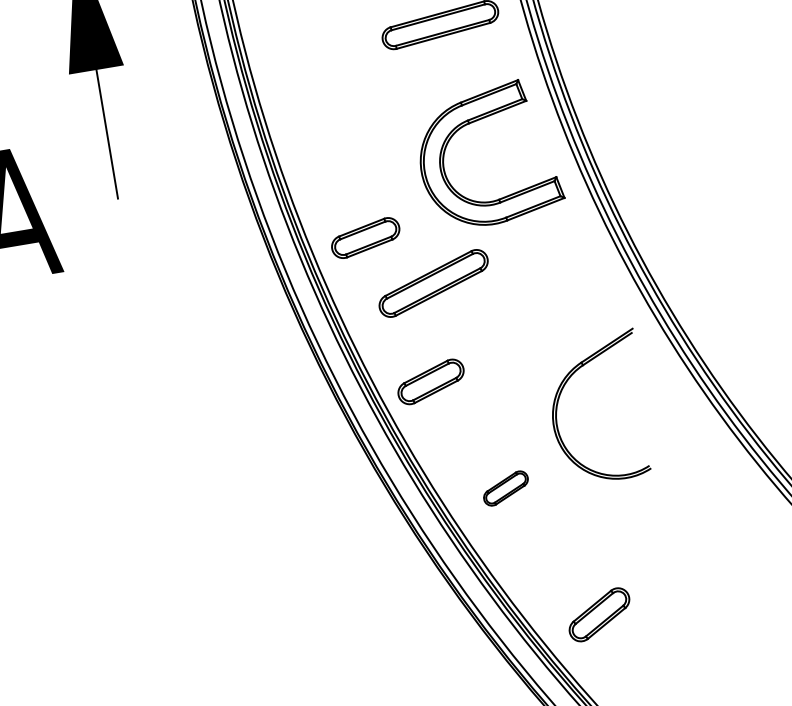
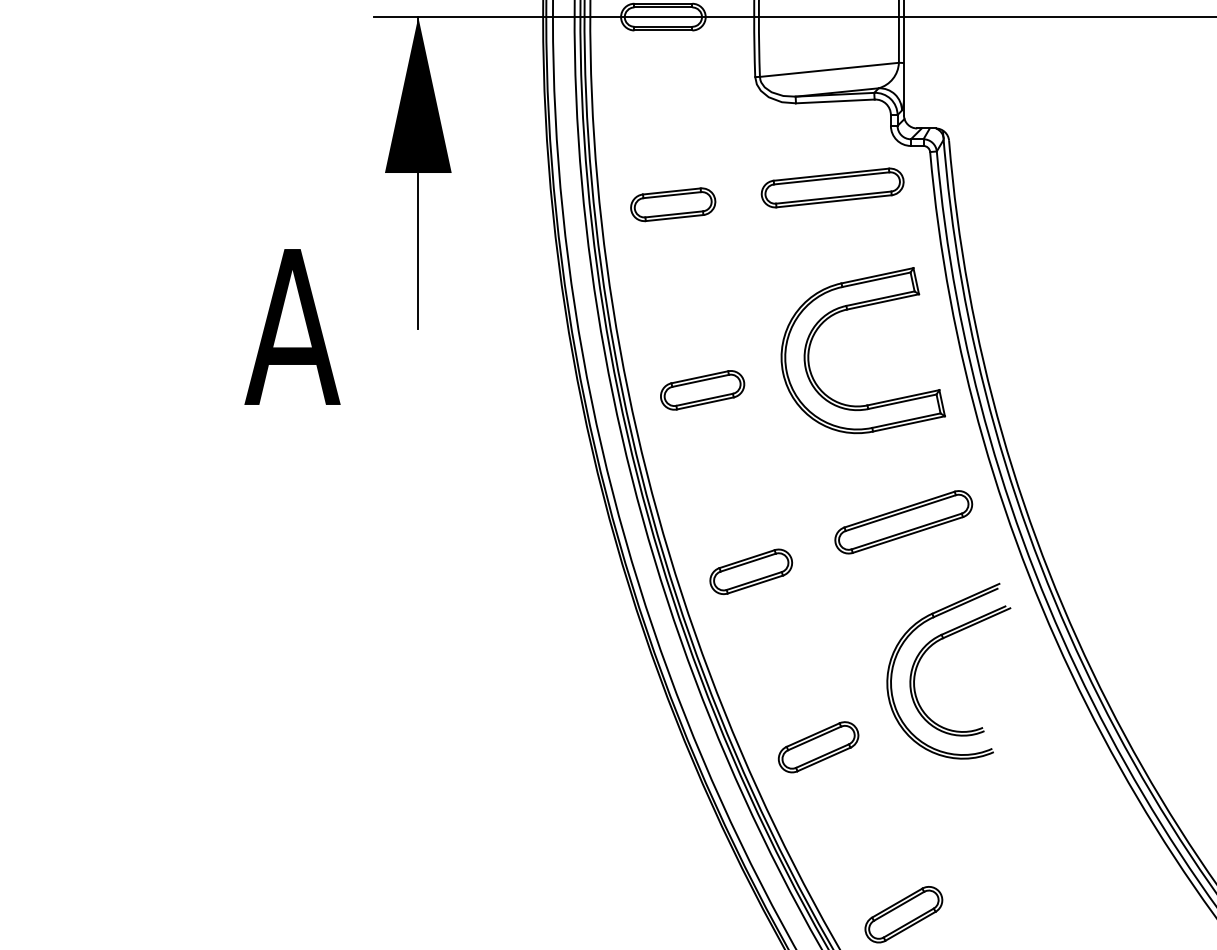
part: (311, 60) -> (673, 204), added
part: (365, 238) -> (702, 390), moved
part: (433, 283) -> (903, 522), moved
part: (431, 381) -> (751, 571), moved
part: (595, 381) -> (945, 638), added
part: (505, 488) -> (818, 747), size x1.43

